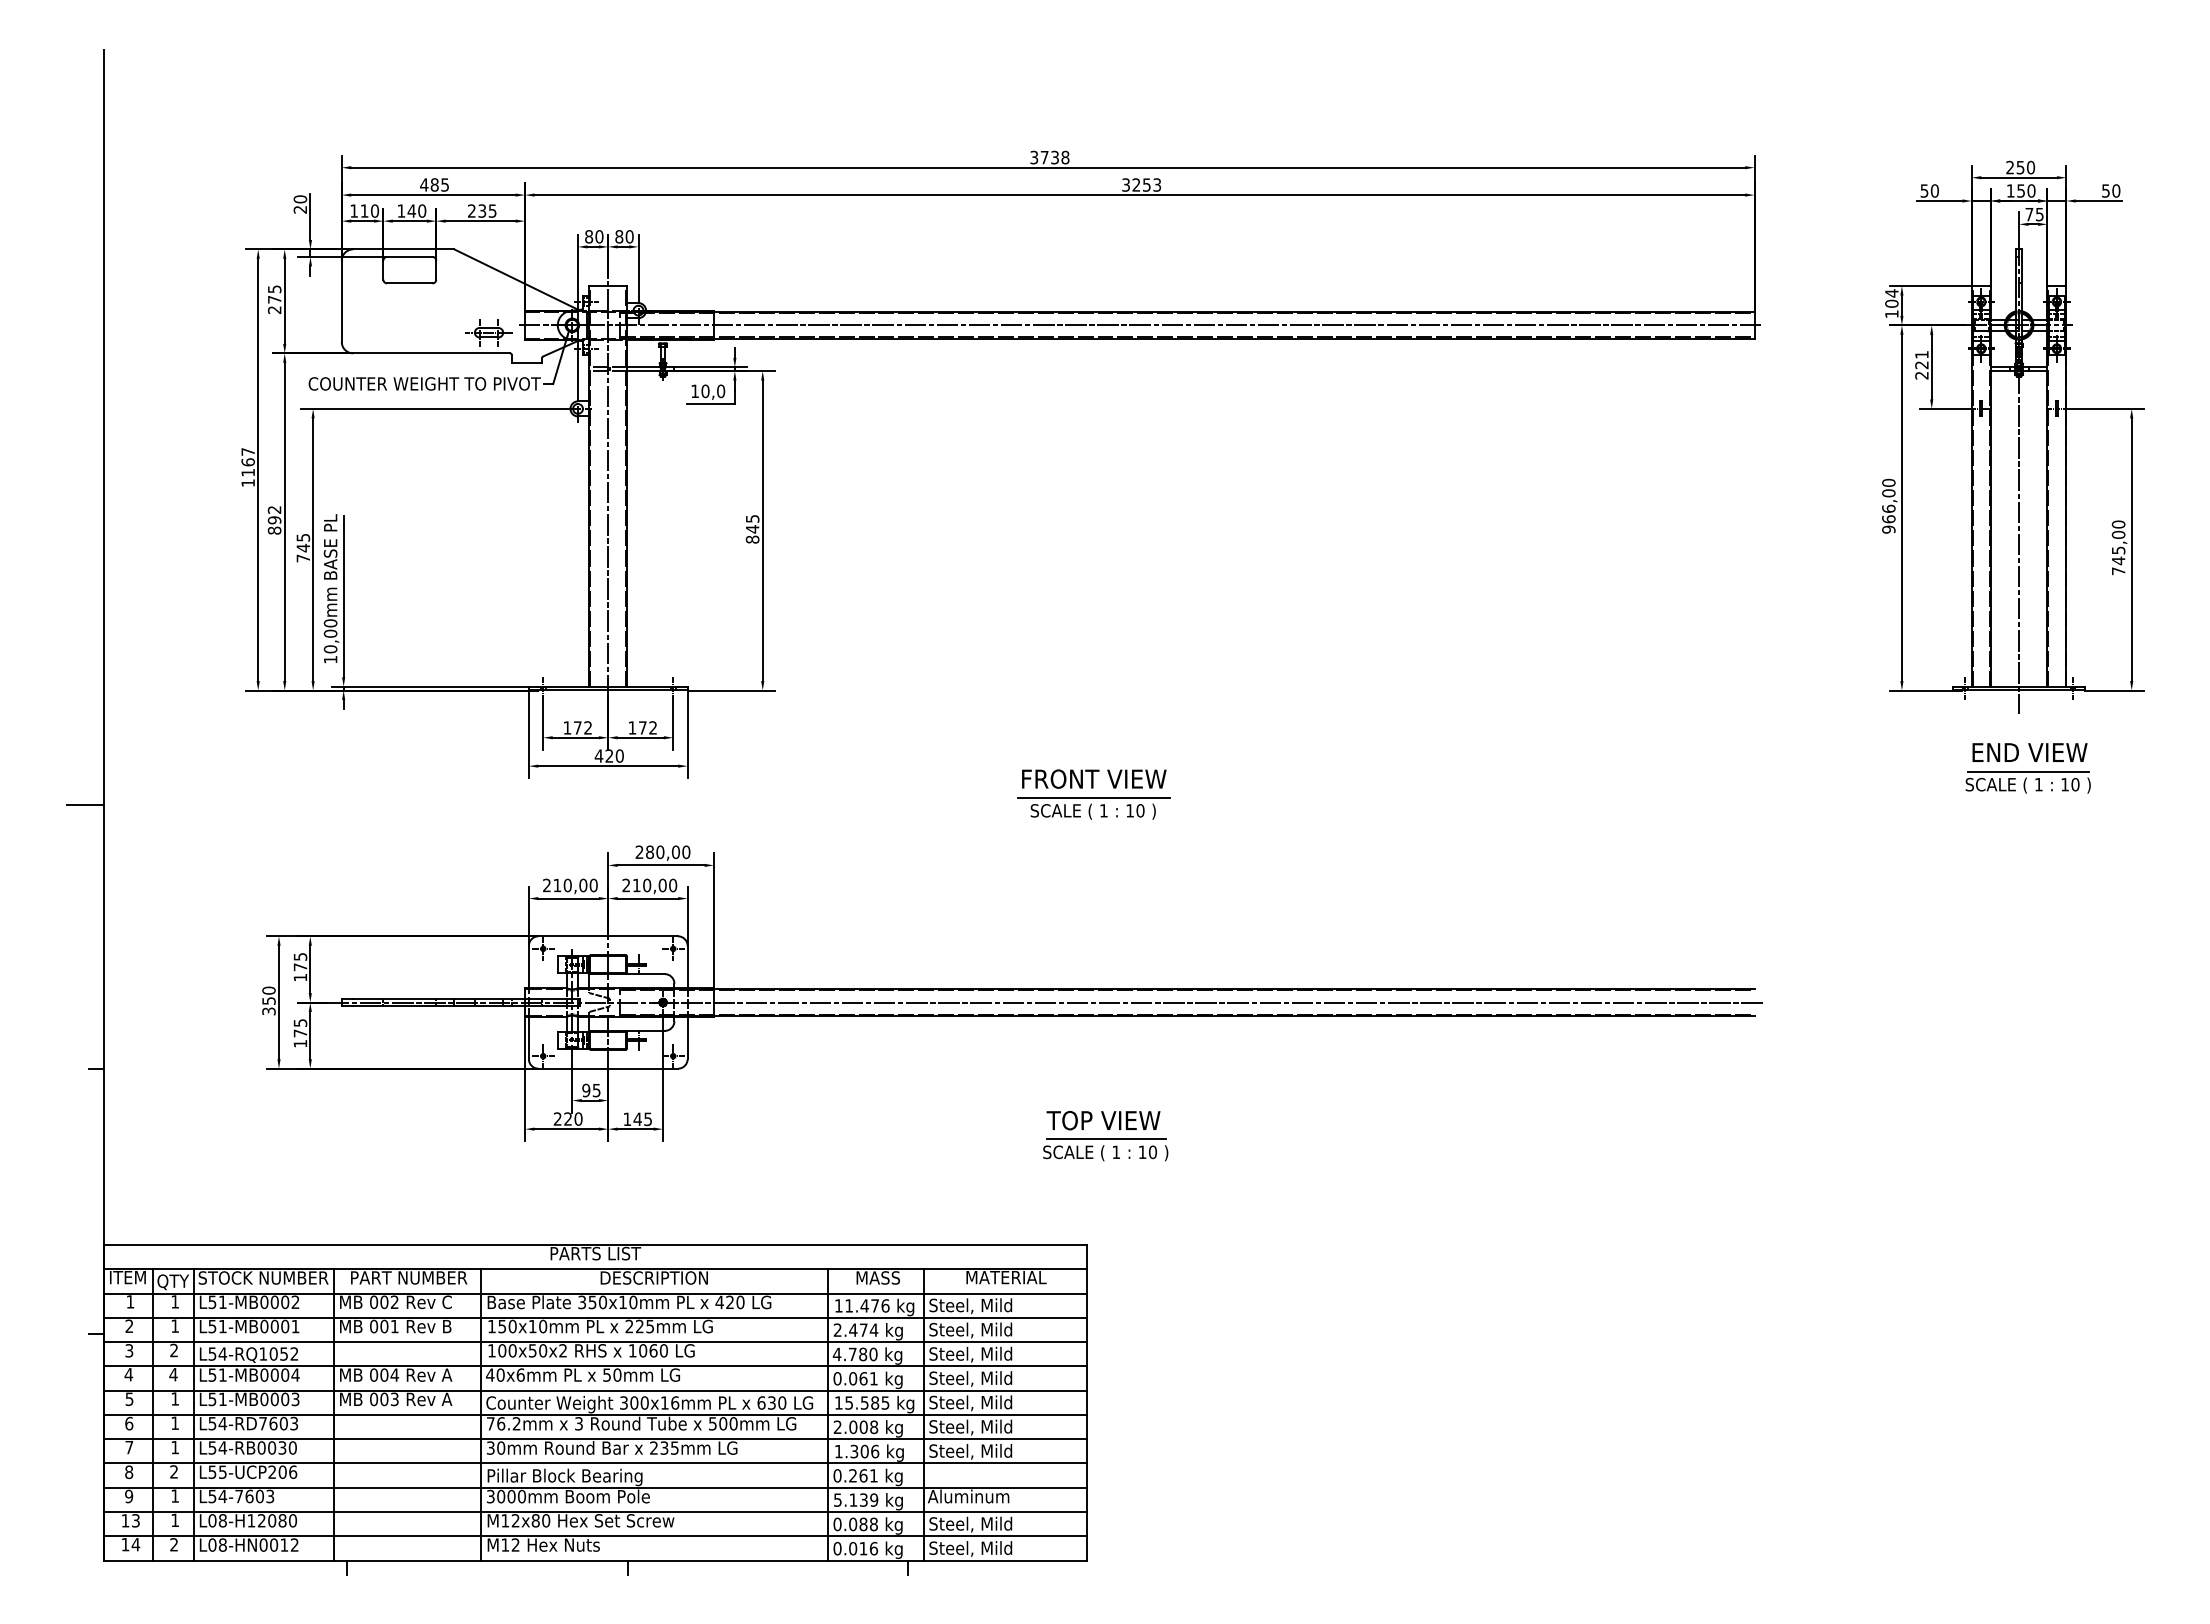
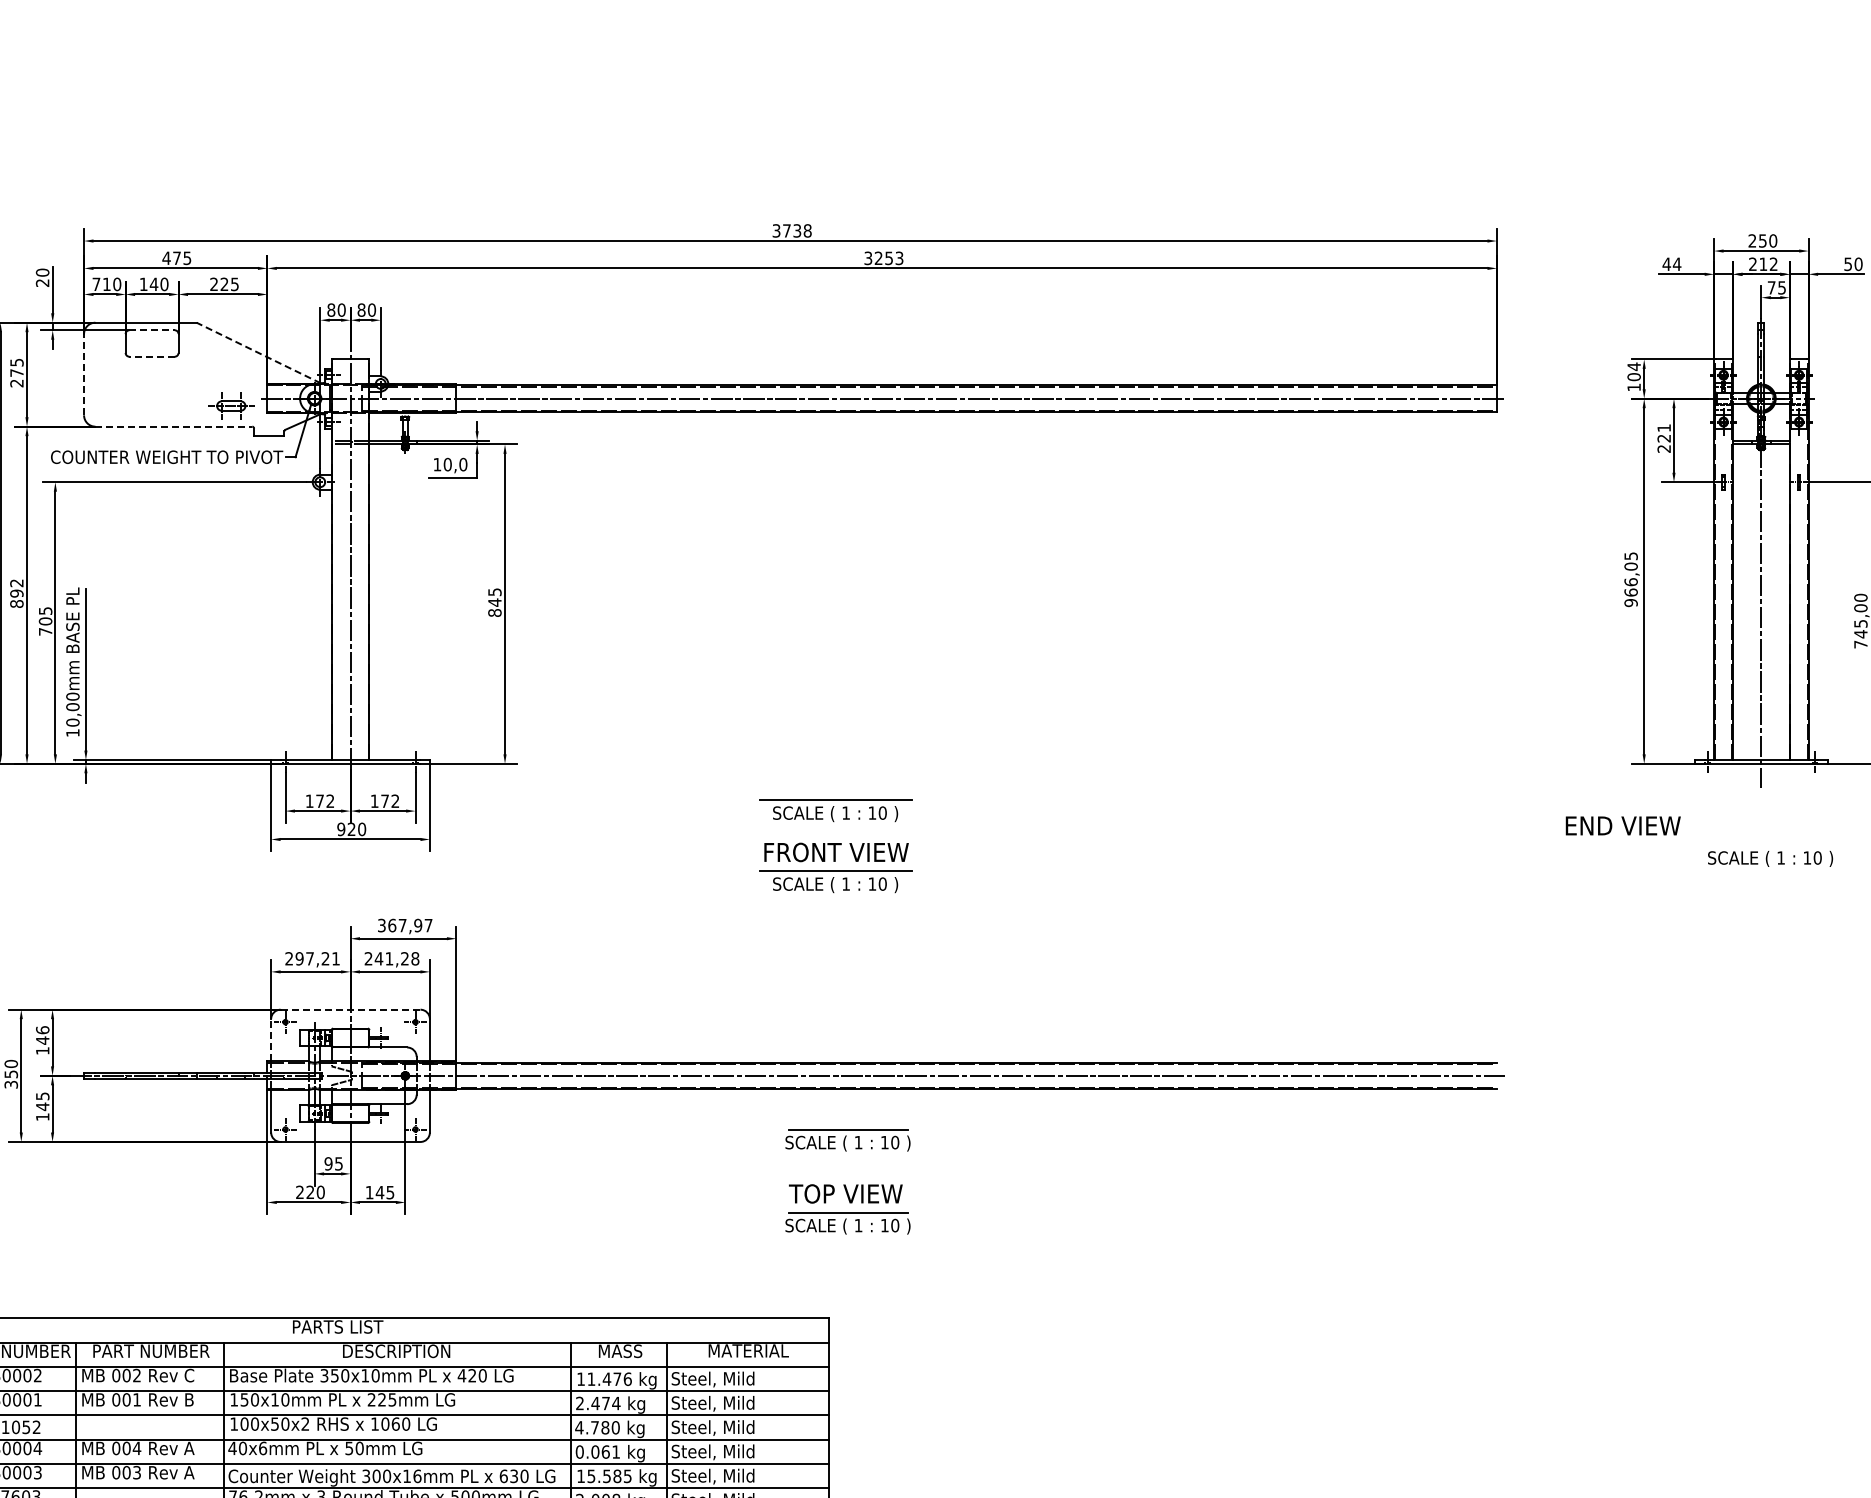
text: (434, 184) -> (176, 257), 485 -> 475
text: (1929, 190) -> (1671, 263), 50 -> 44
text: (2020, 190) -> (1762, 263), 150 -> 212
text: (353, 210) -> (95, 283), 110 -> 710
text: (482, 210) -> (224, 283), 235 -> 225
line: (409, 256) -> (151, 329), solid -> dashed
line: (516, 279) -> (258, 352), solid -> dashed
line: (409, 283) -> (151, 356), solid -> dashed
line: (341, 301) -> (83, 374), solid -> dashed
line: (432, 353) -> (174, 426), solid -> dashed
text: (1888, 482) -> (1630, 555), 966,00 -> 966,05
text: (303, 547) -> (45, 620), 745 -> 705
part: (1093, 737) -> (835, 810), added
text: (2029, 752) -> (1622, 825), moved
text: (598, 755) -> (340, 828), 420 -> 920
line: (2028, 771) -> (1770, 844), removed
text: (662, 852) -> (404, 925), 280,00 -> 367,97
text: (575, 885) -> (317, 958), 210,00 -> 297,21
text: (654, 885) -> (396, 958), 210,00 -> 241,28
line: (608, 936) -> (350, 1009), solid -> dashed
text: (300, 961) -> (42, 1034), 175 -> 146
line: (528, 966) -> (270, 1039), solid -> dashed
text: (300, 1033) -> (42, 1106), 175 -> 145
part: (1105, 1066) -> (847, 1139), added

